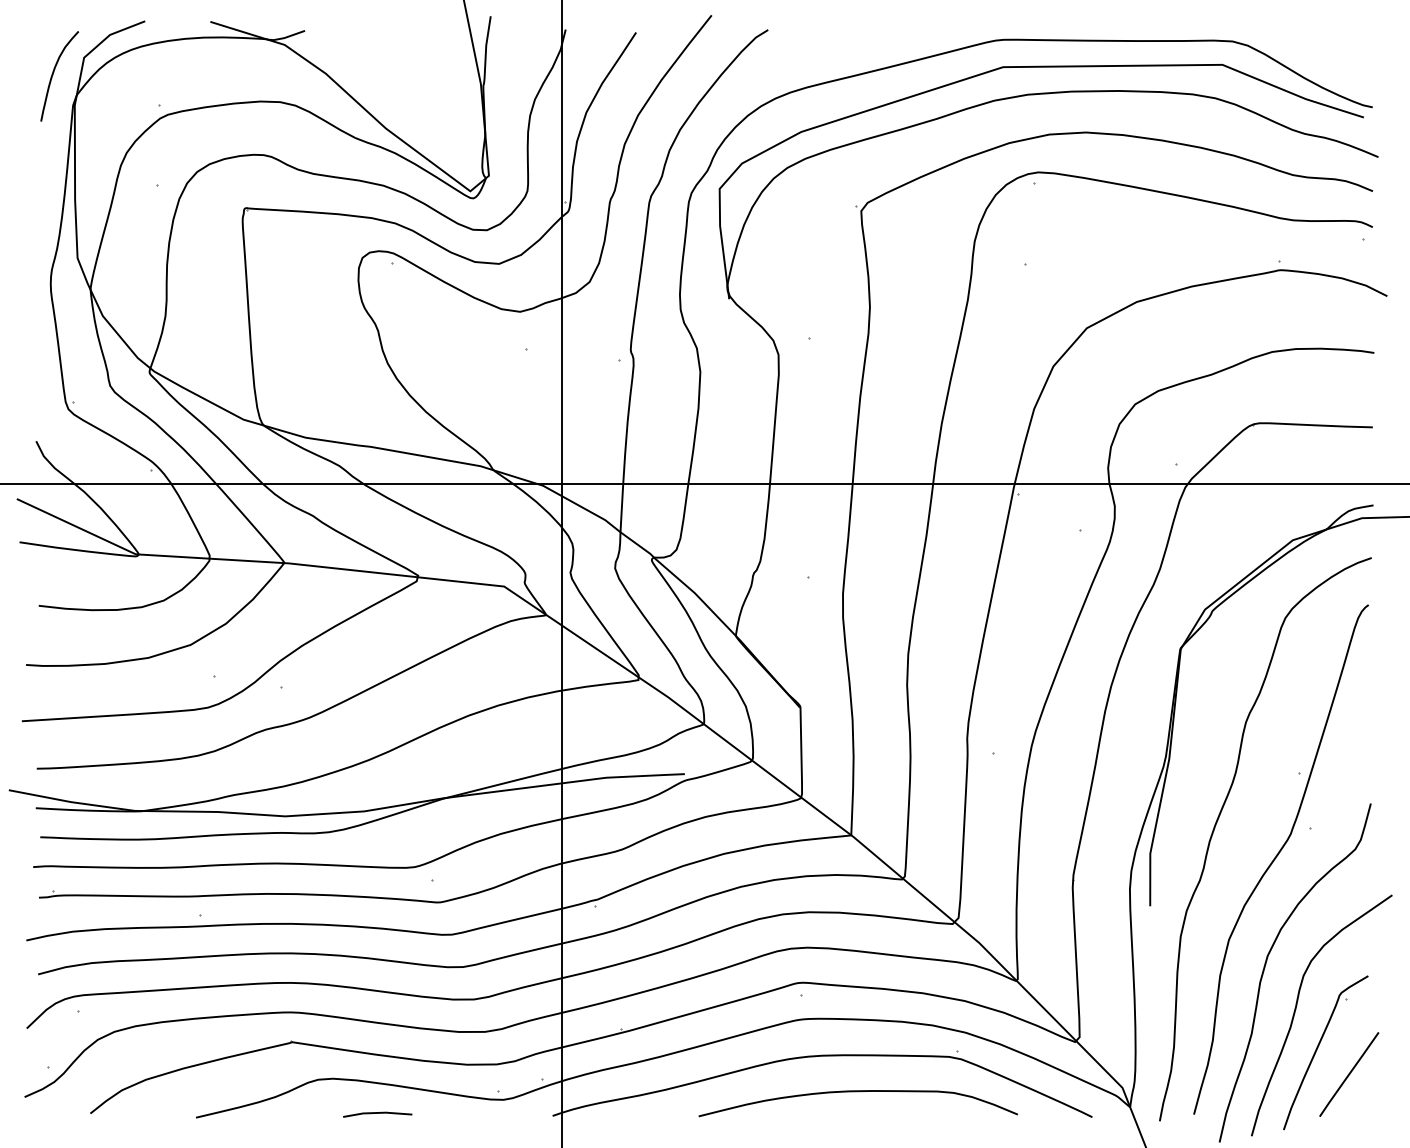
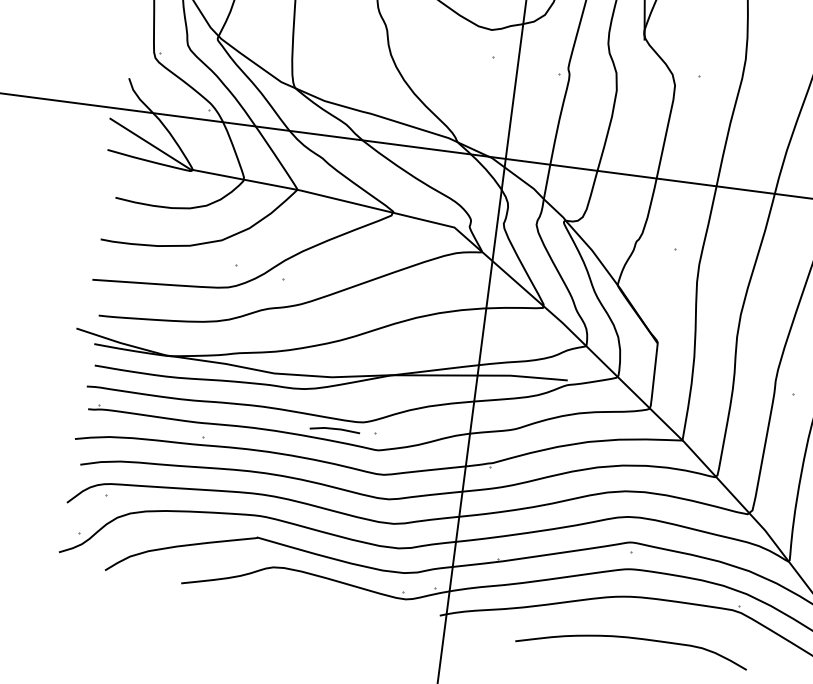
curve: (857, 1092) -> (632, 638), moved
line: (377, 1113) -> (334, 429), moved

